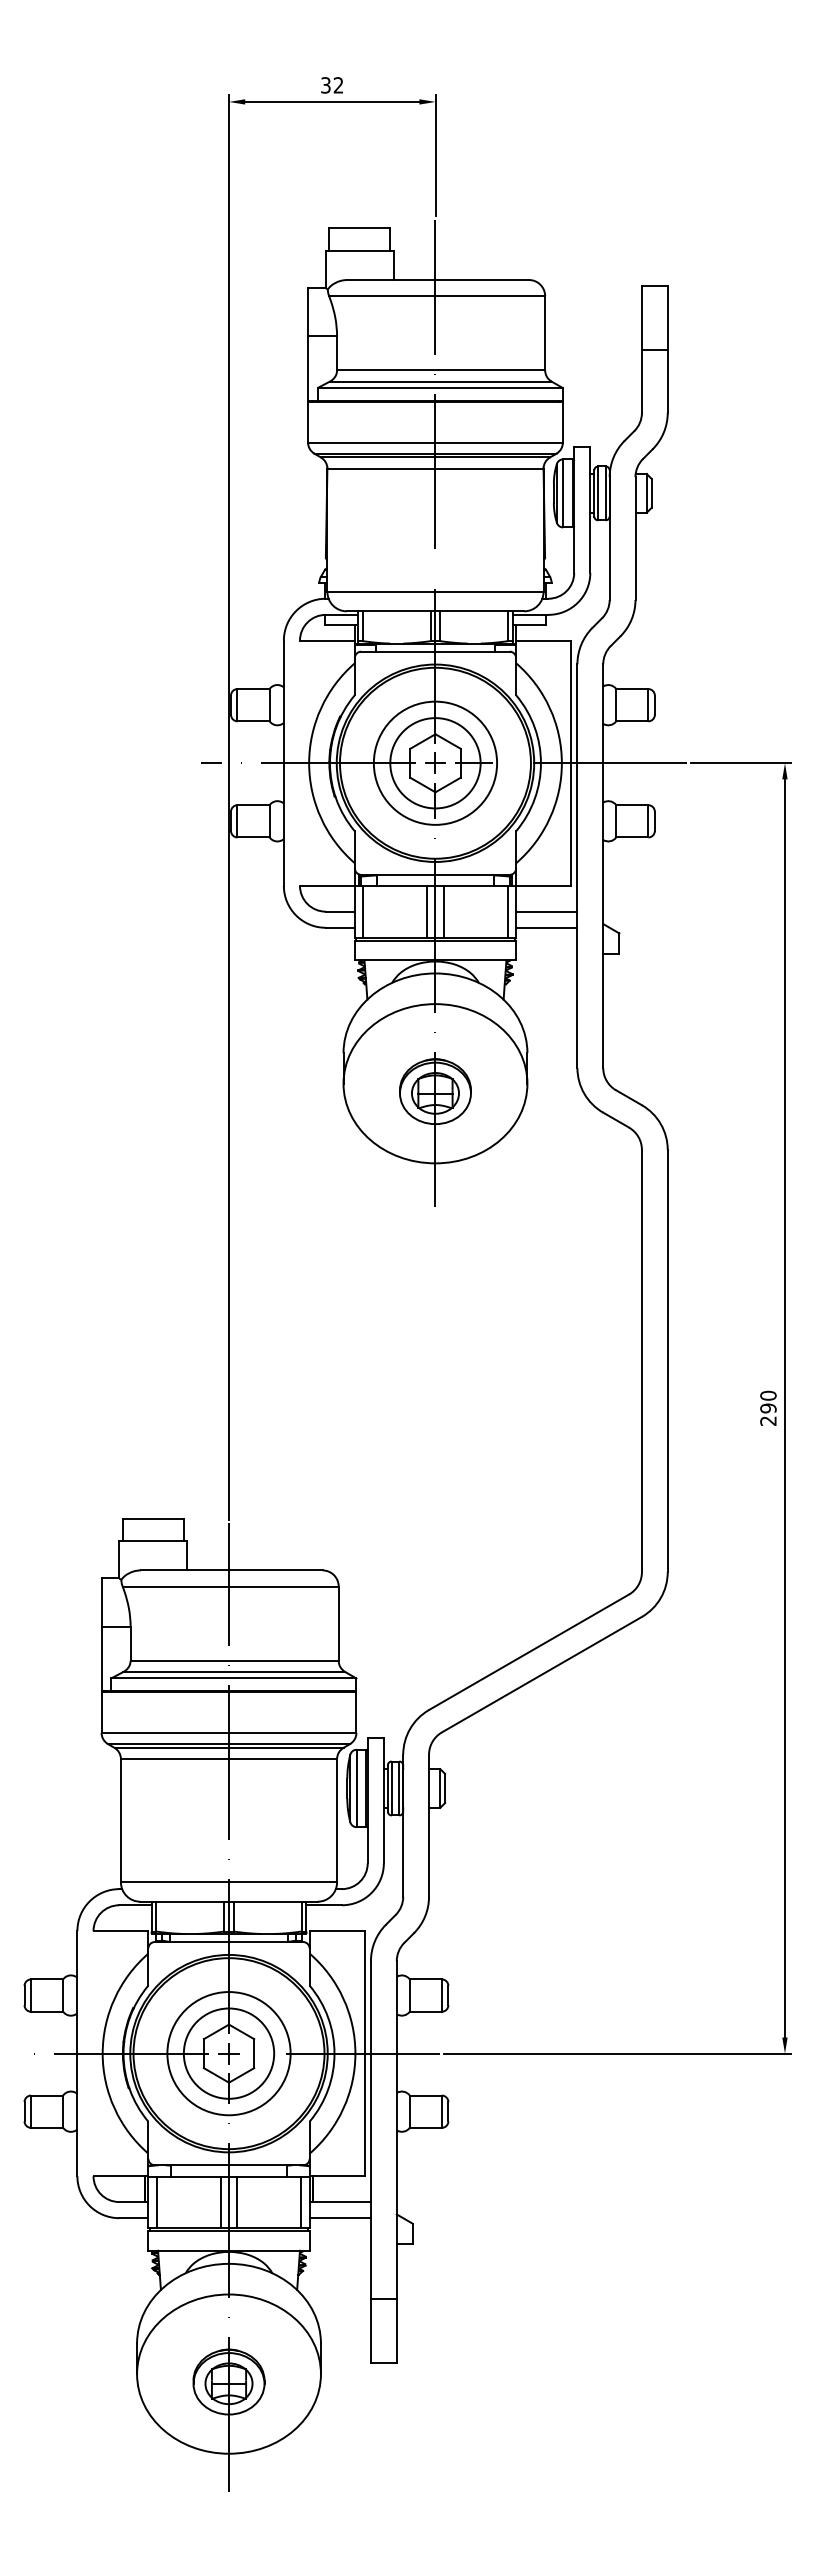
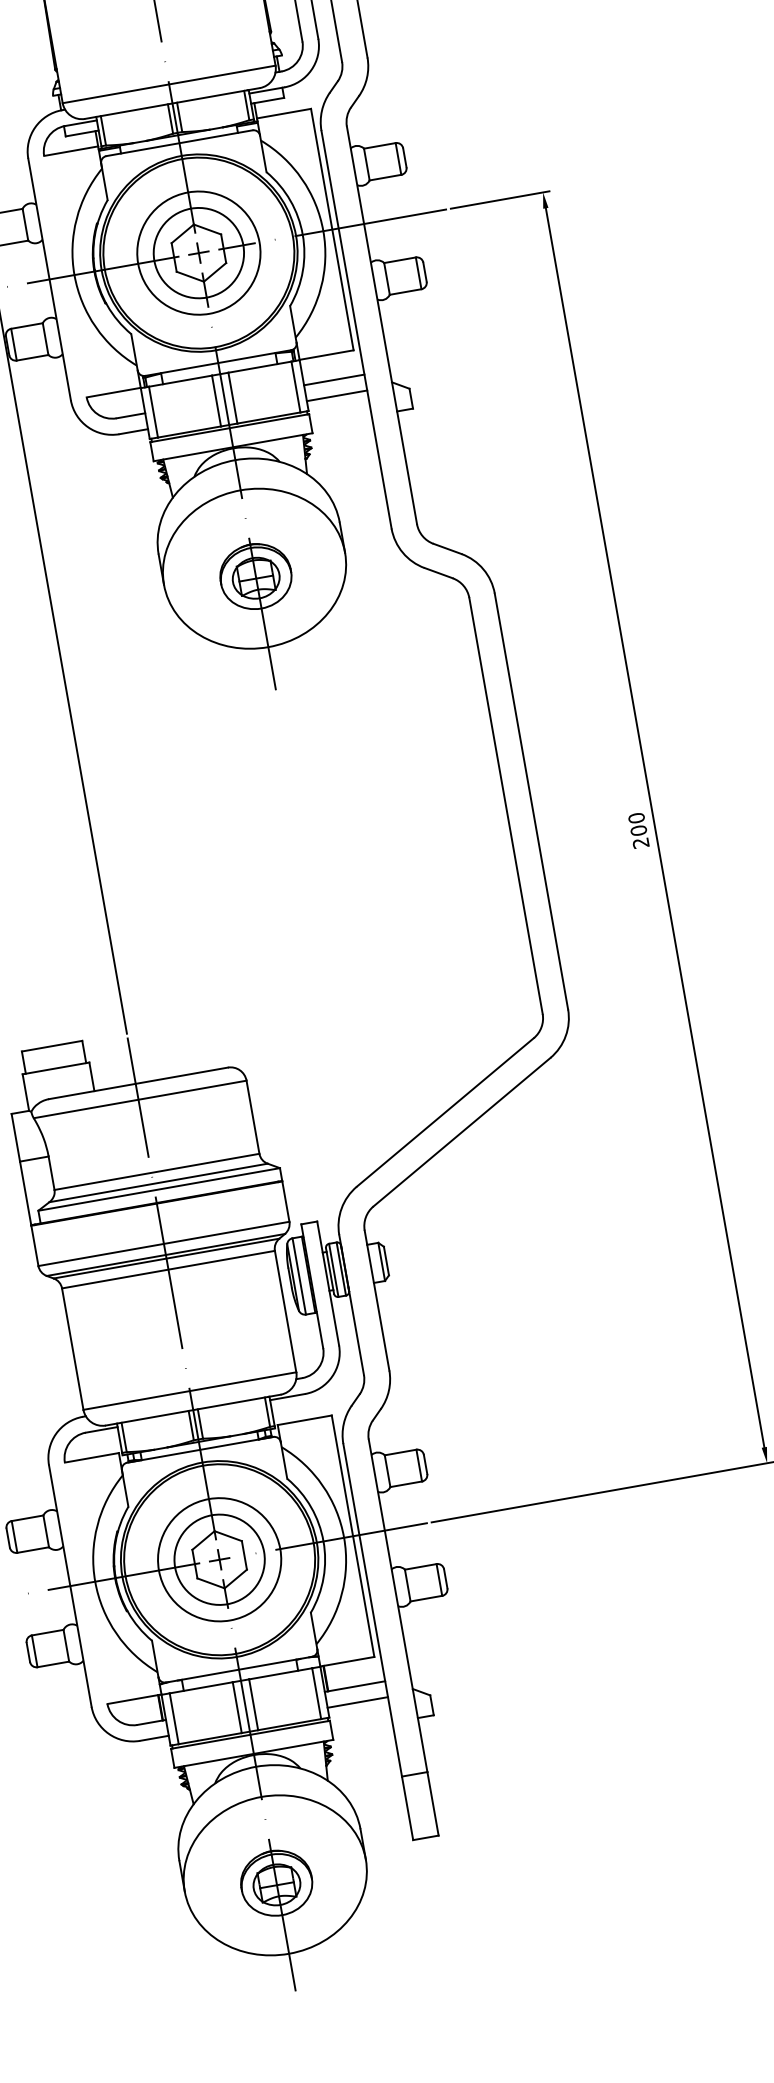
text: (768, 1408) -> (638, 830), 290 -> 200

